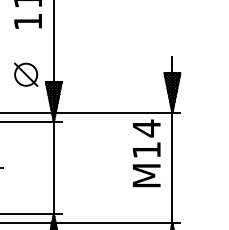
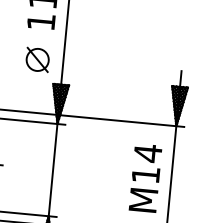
part: (26, 74) -> (38, 59), moved
text: (146, 153) -> (145, 178), moved

